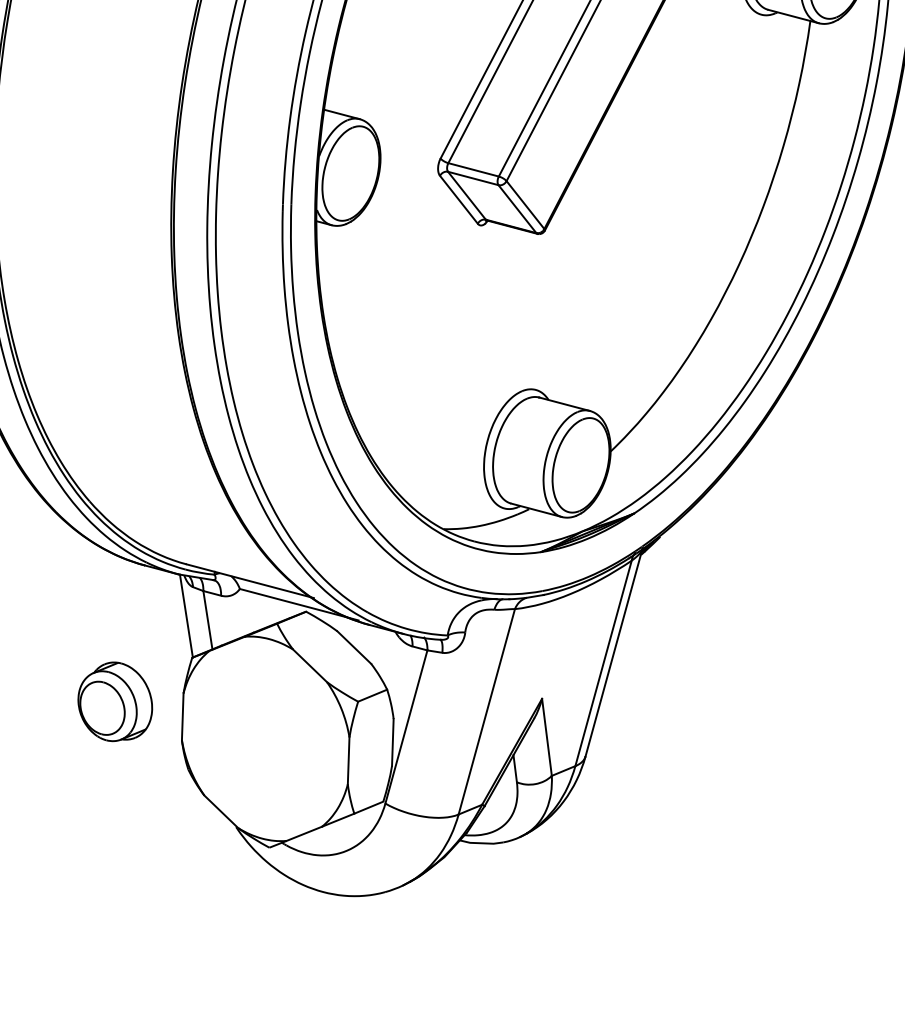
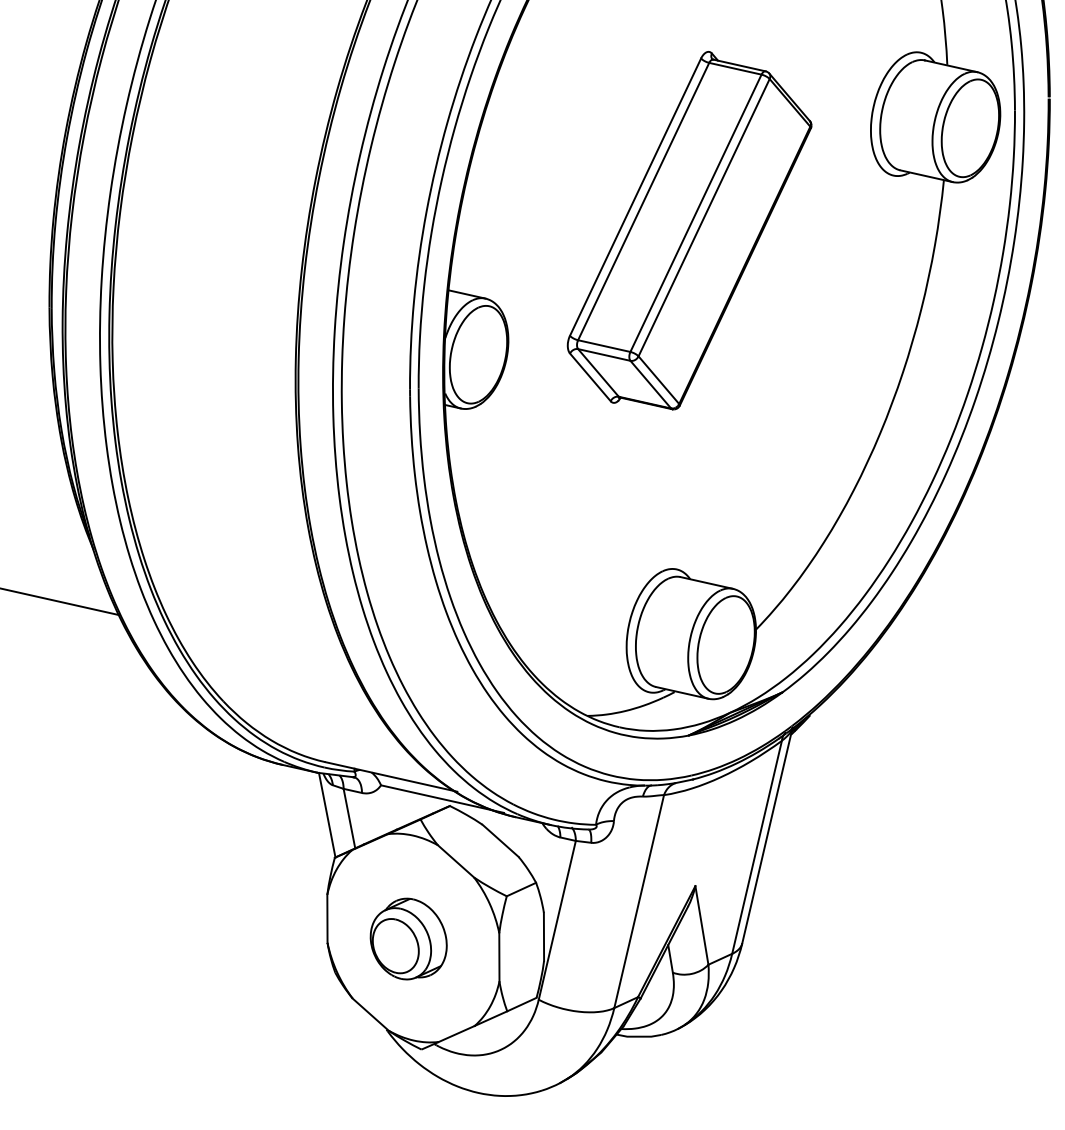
part: (115, 701) -> (408, 938), moved

